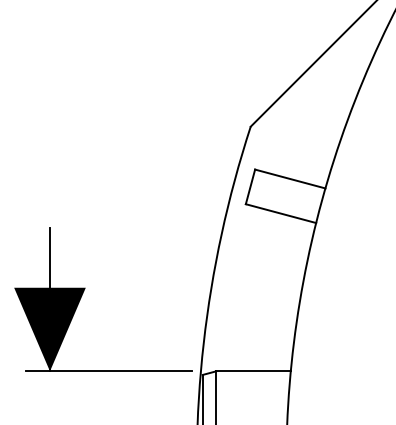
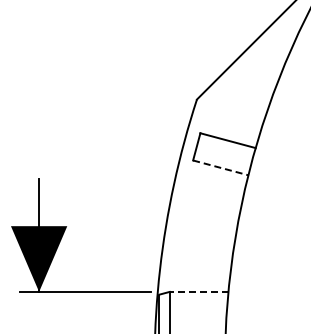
line: (280, 213) -> (220, 167), solid -> dashed
line: (252, 370) -> (198, 291), solid -> dashed

